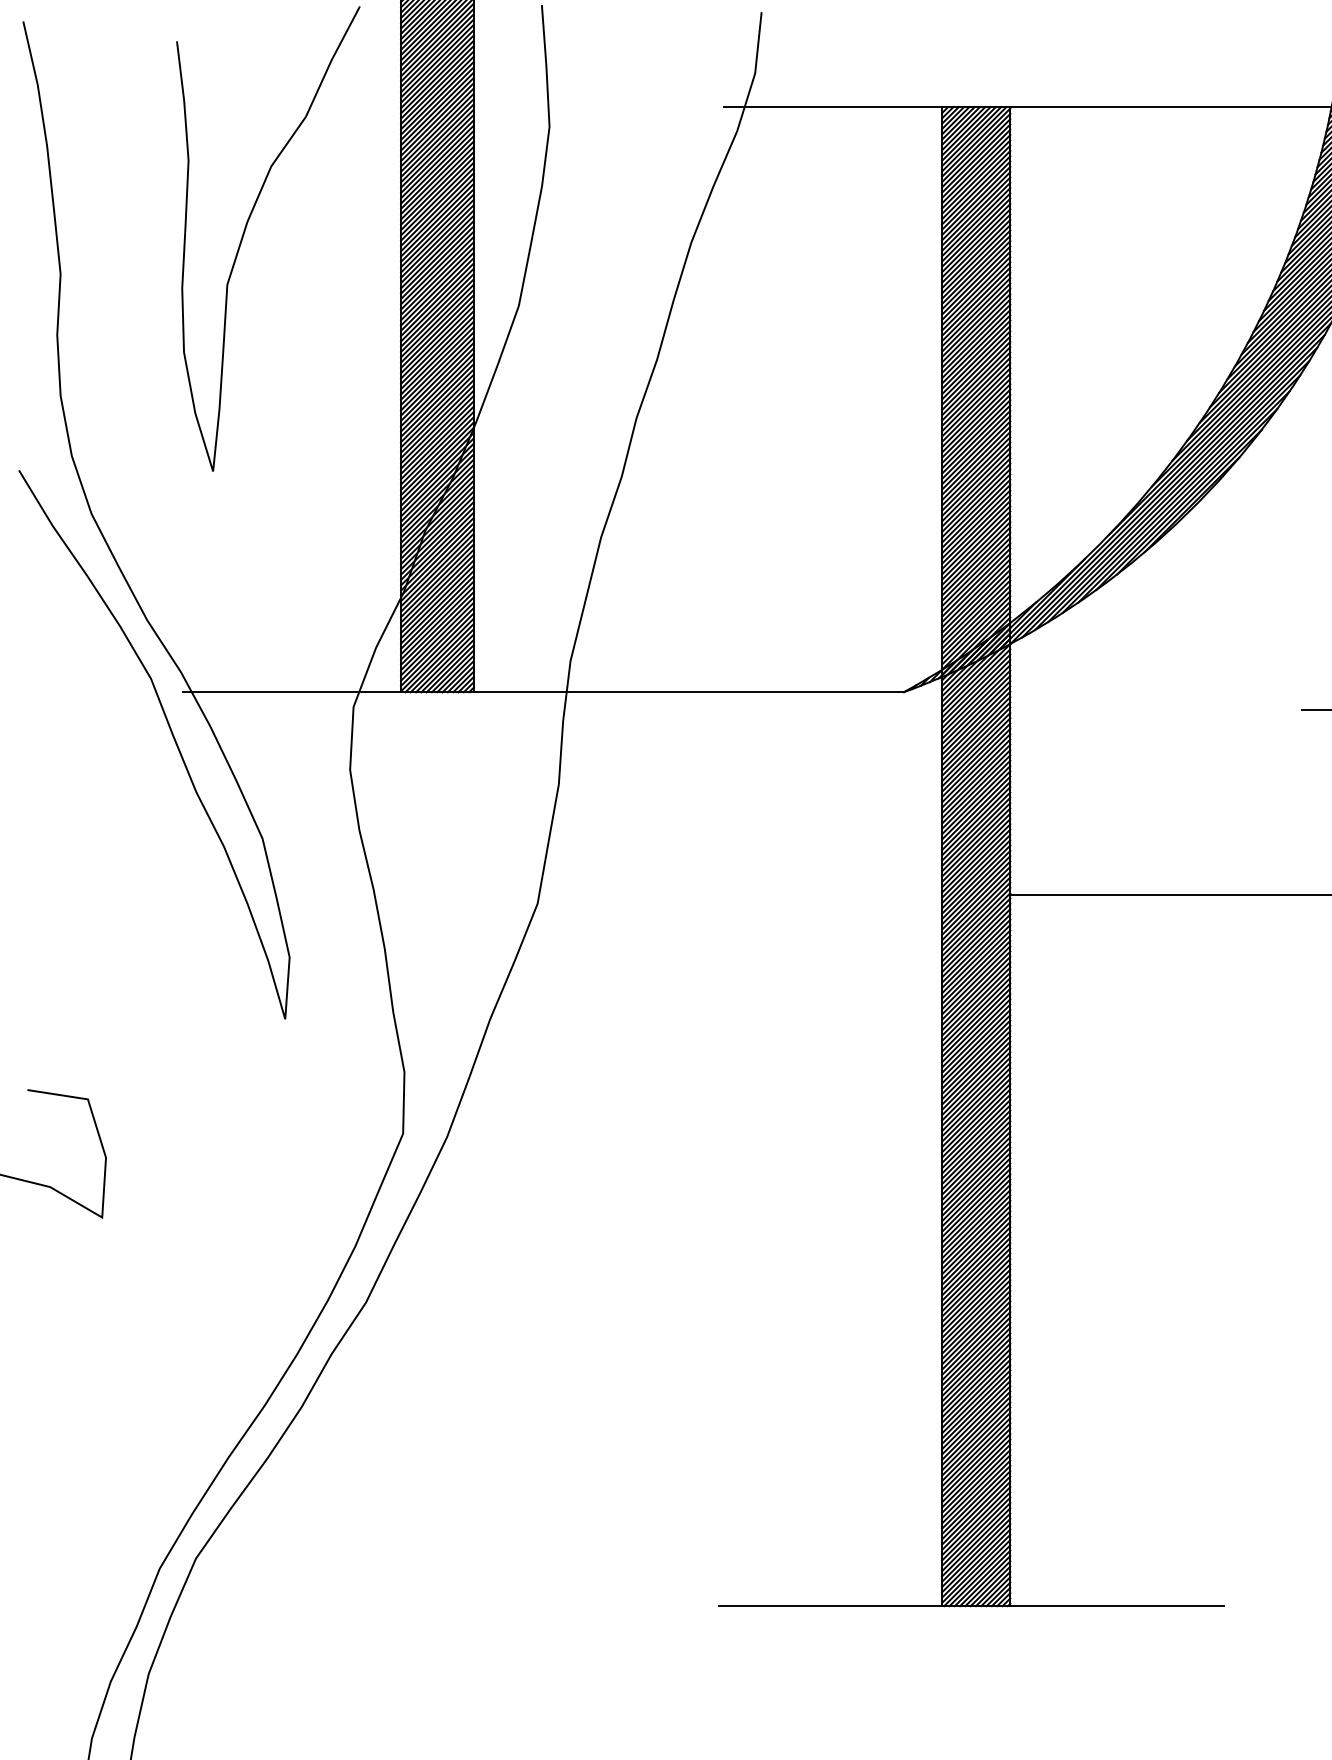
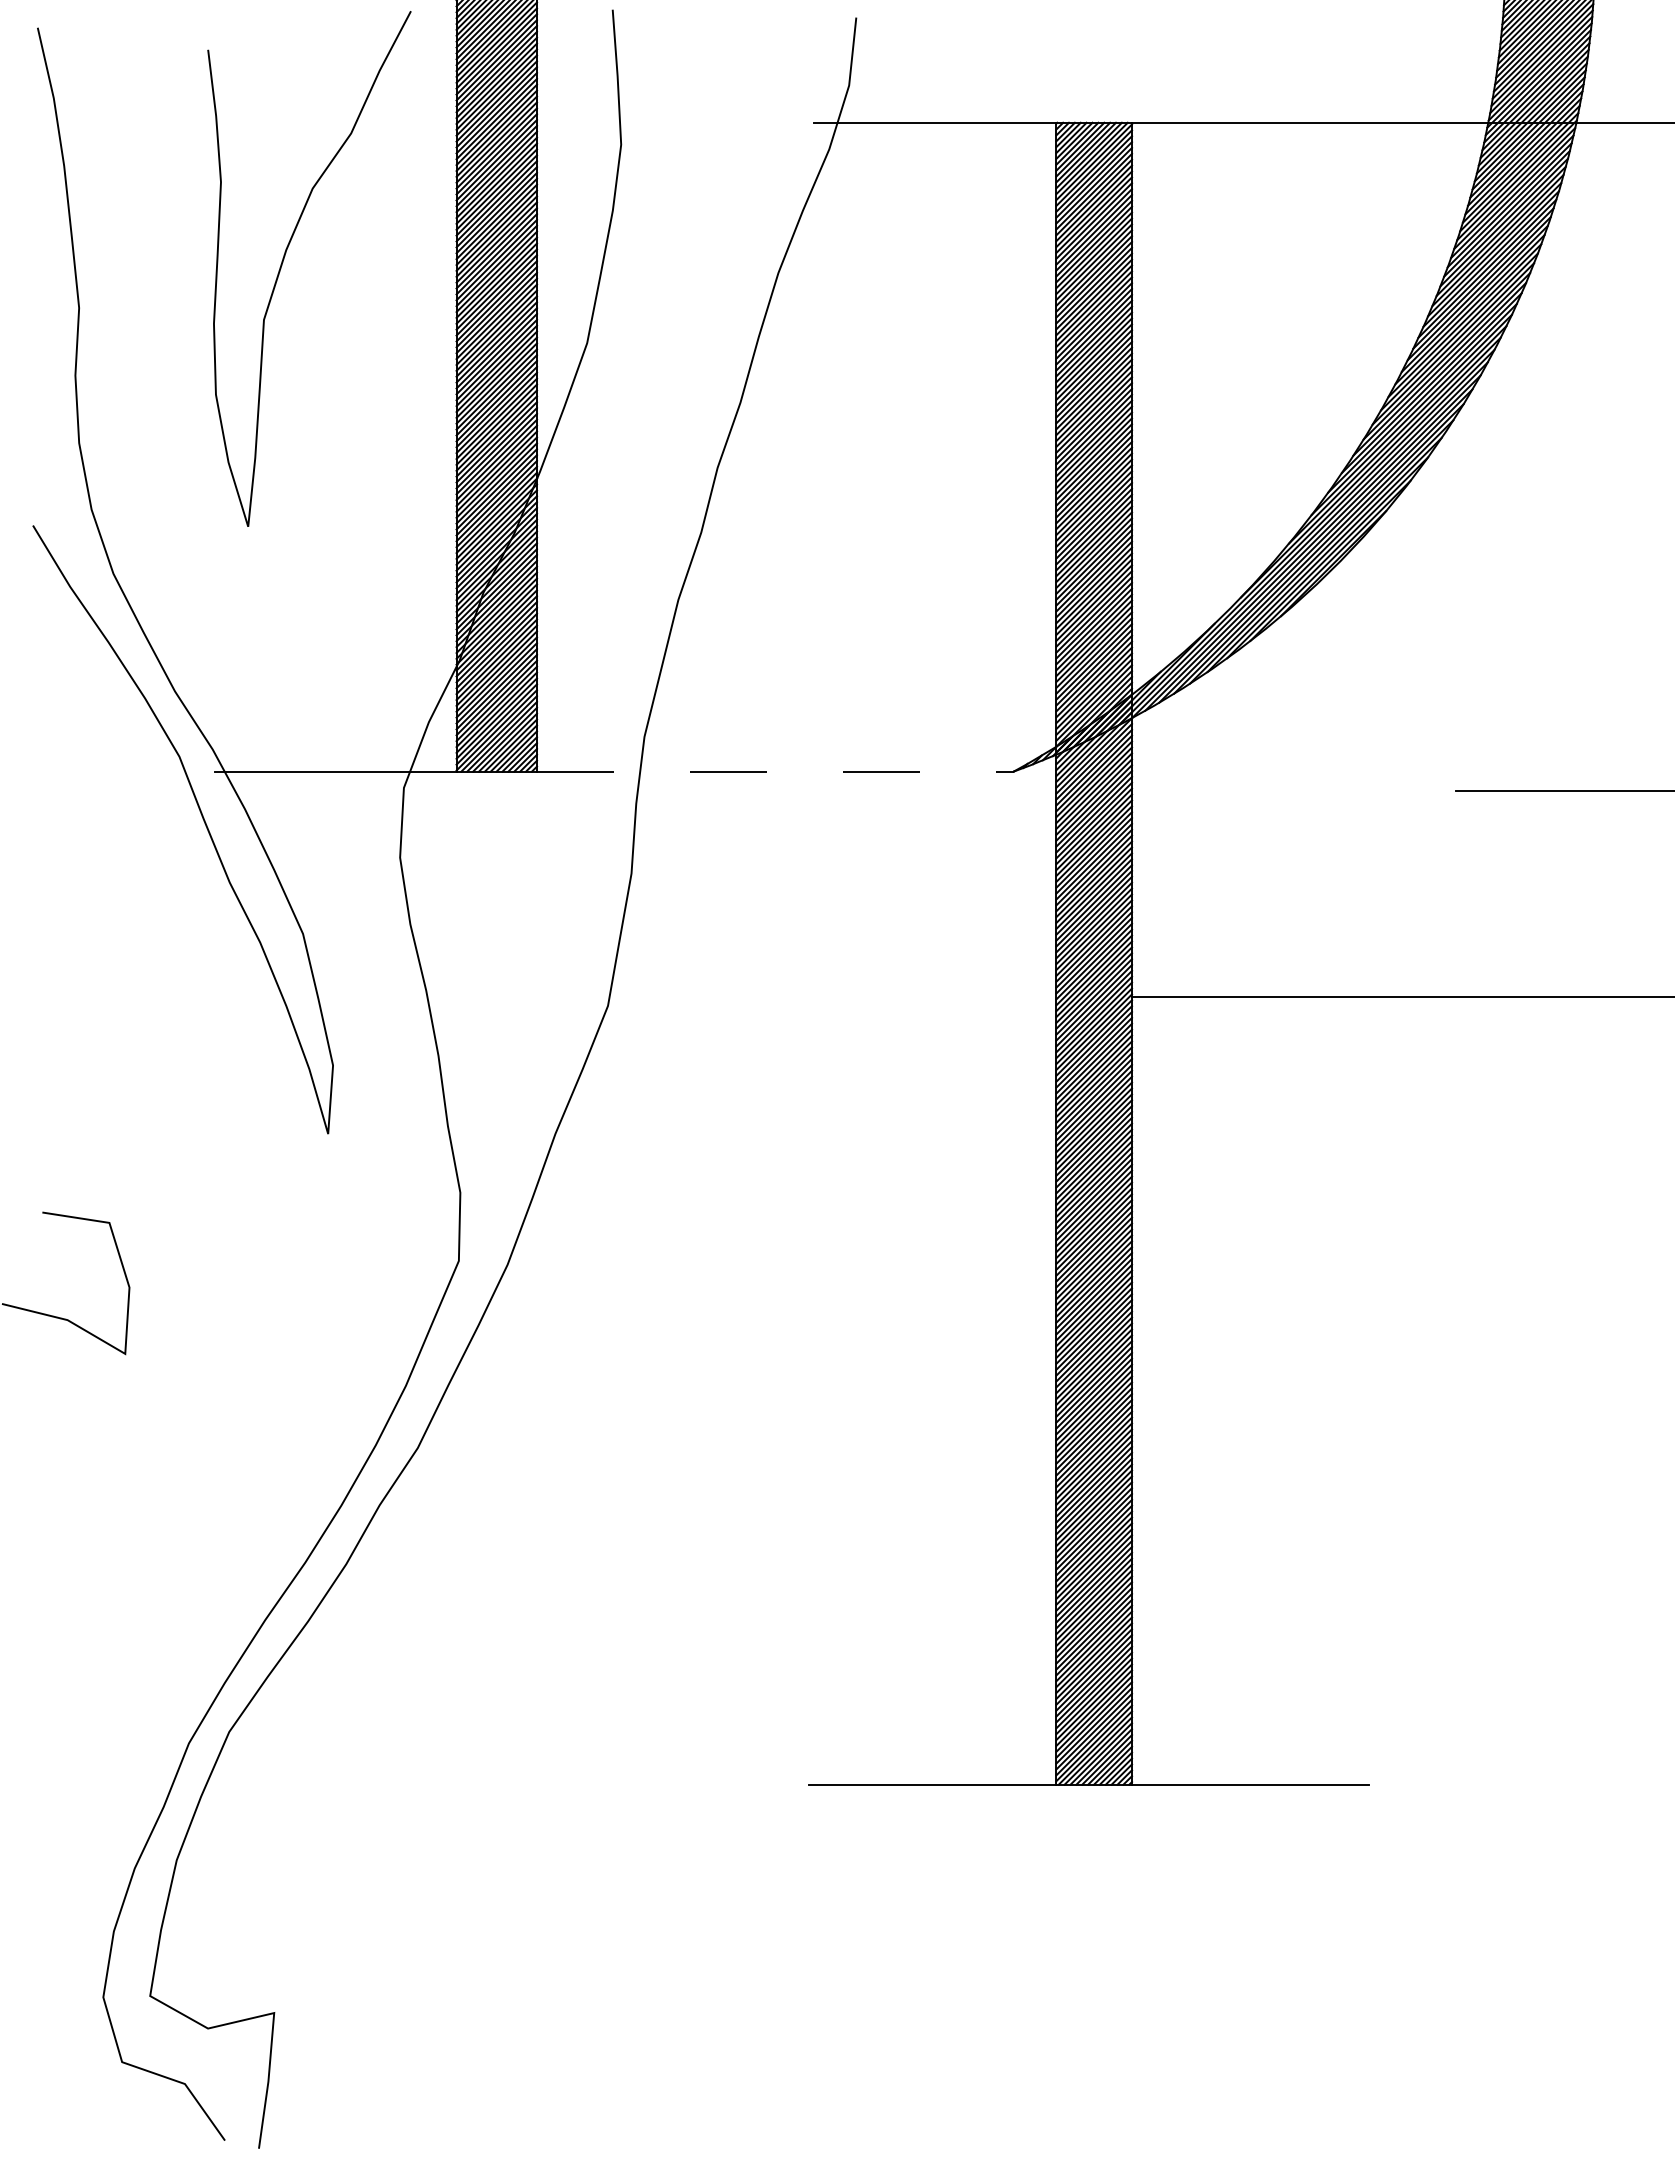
line: (688, 692) -> (775, 771), solid -> dashed

